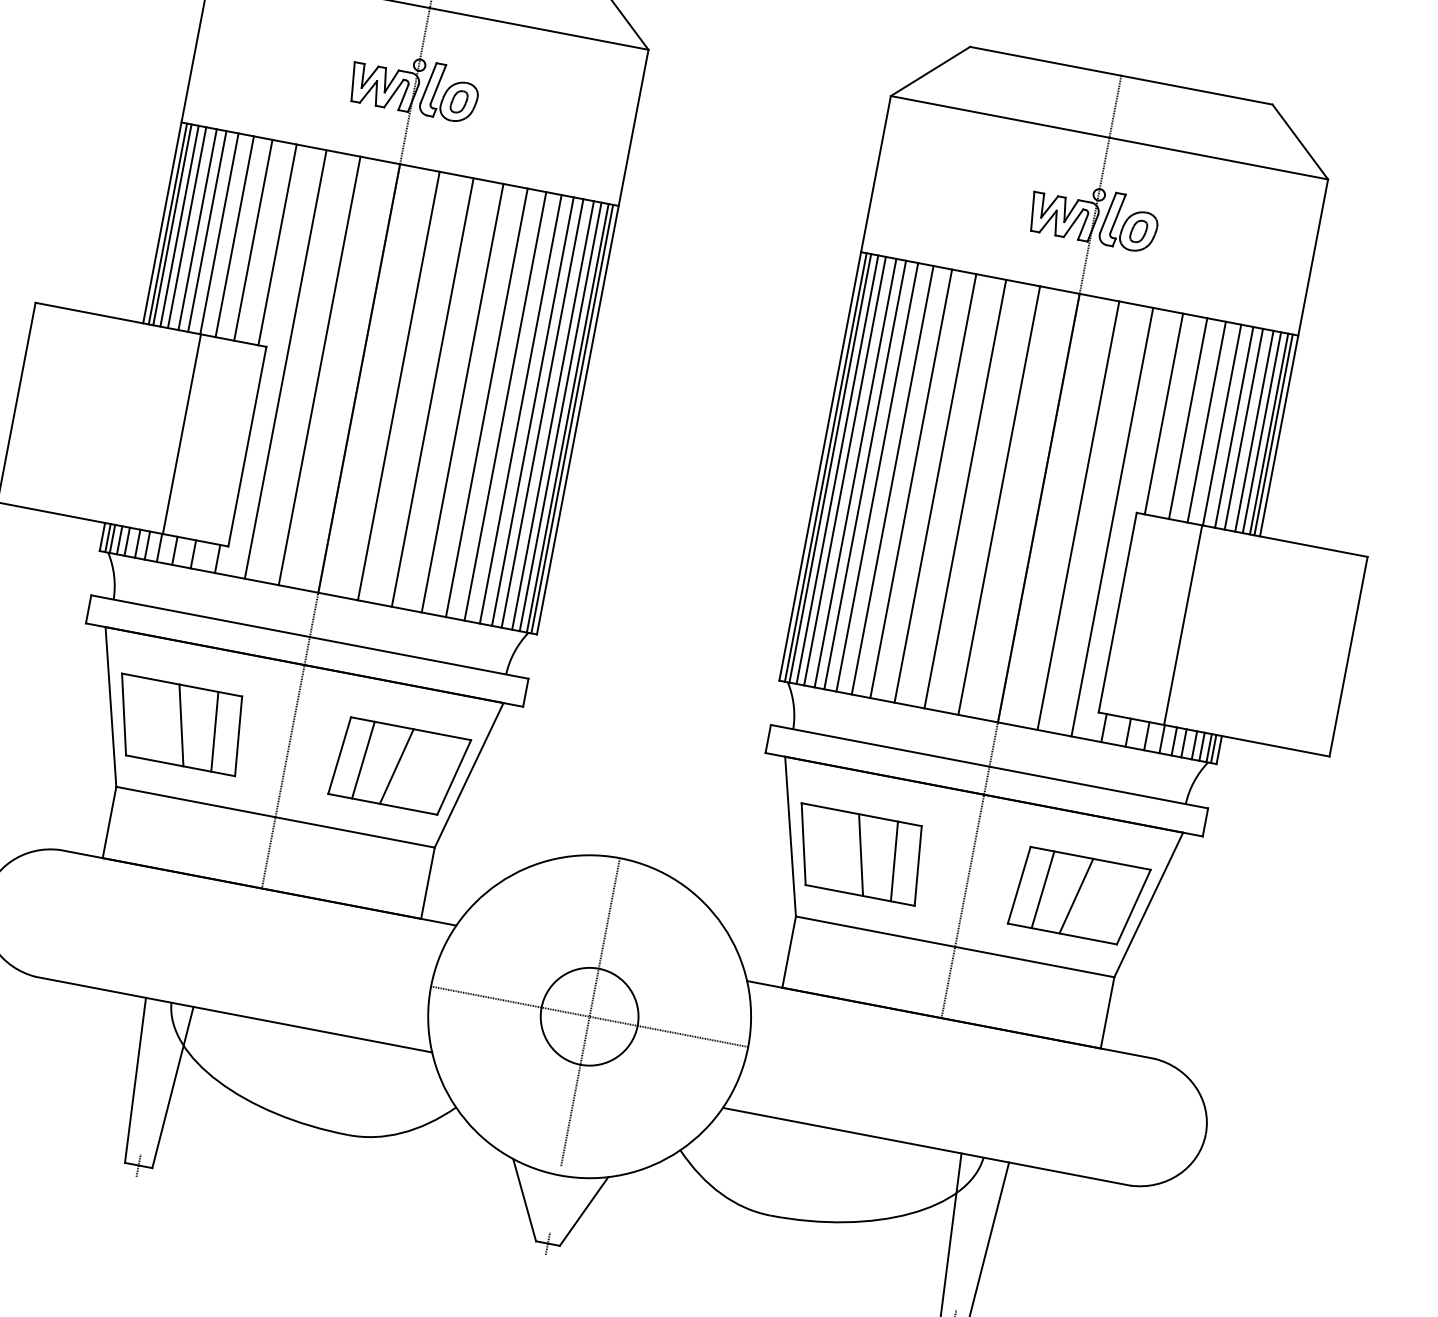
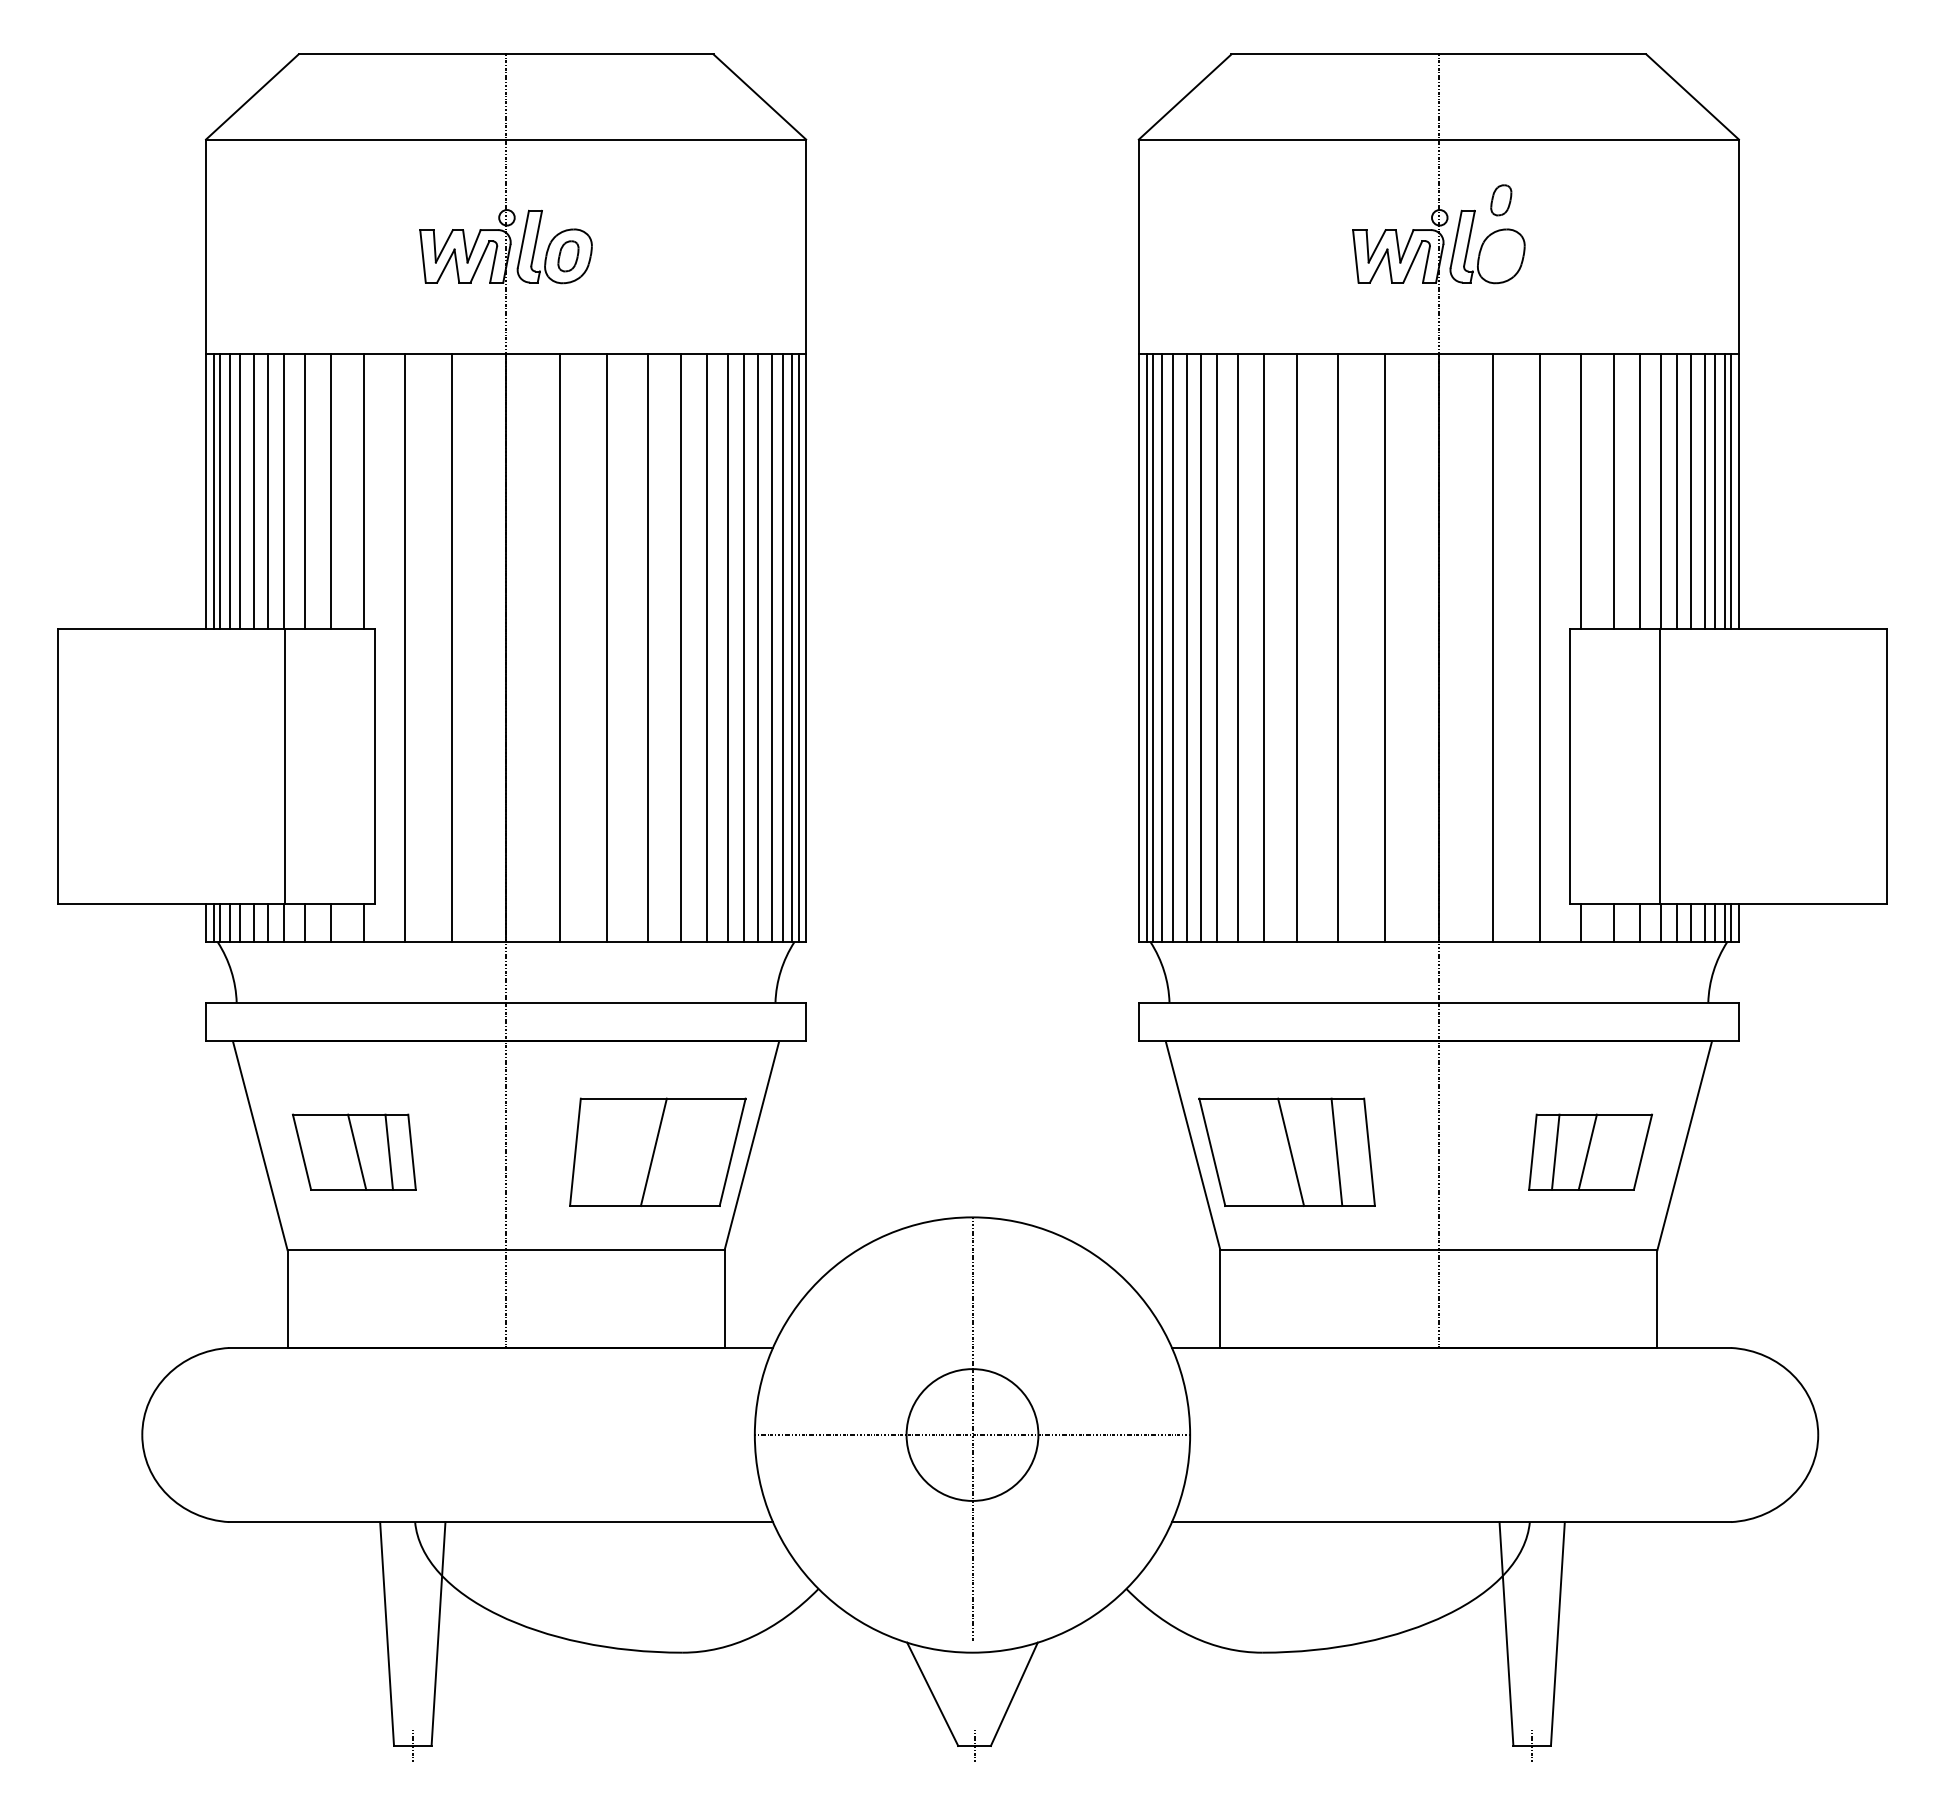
part: (1138, 231) -> (1501, 200), moved
part: (178, 724) -> (354, 1151), size x0.7
line: (362, 760) -> (607, 1152), removed
part: (1079, 896) -> (1590, 1151), size x0.7

